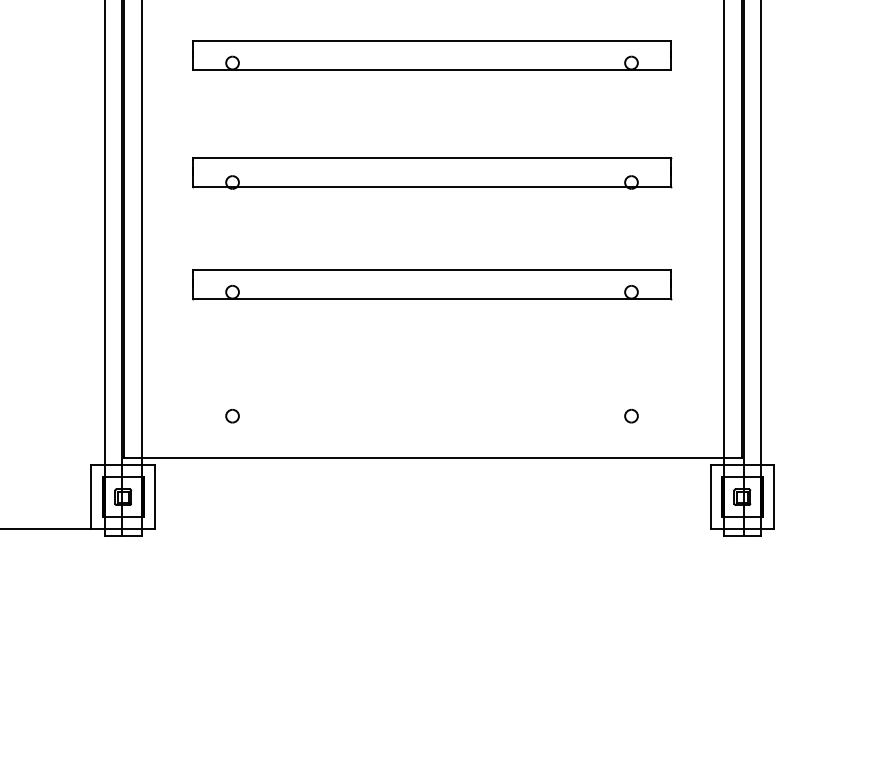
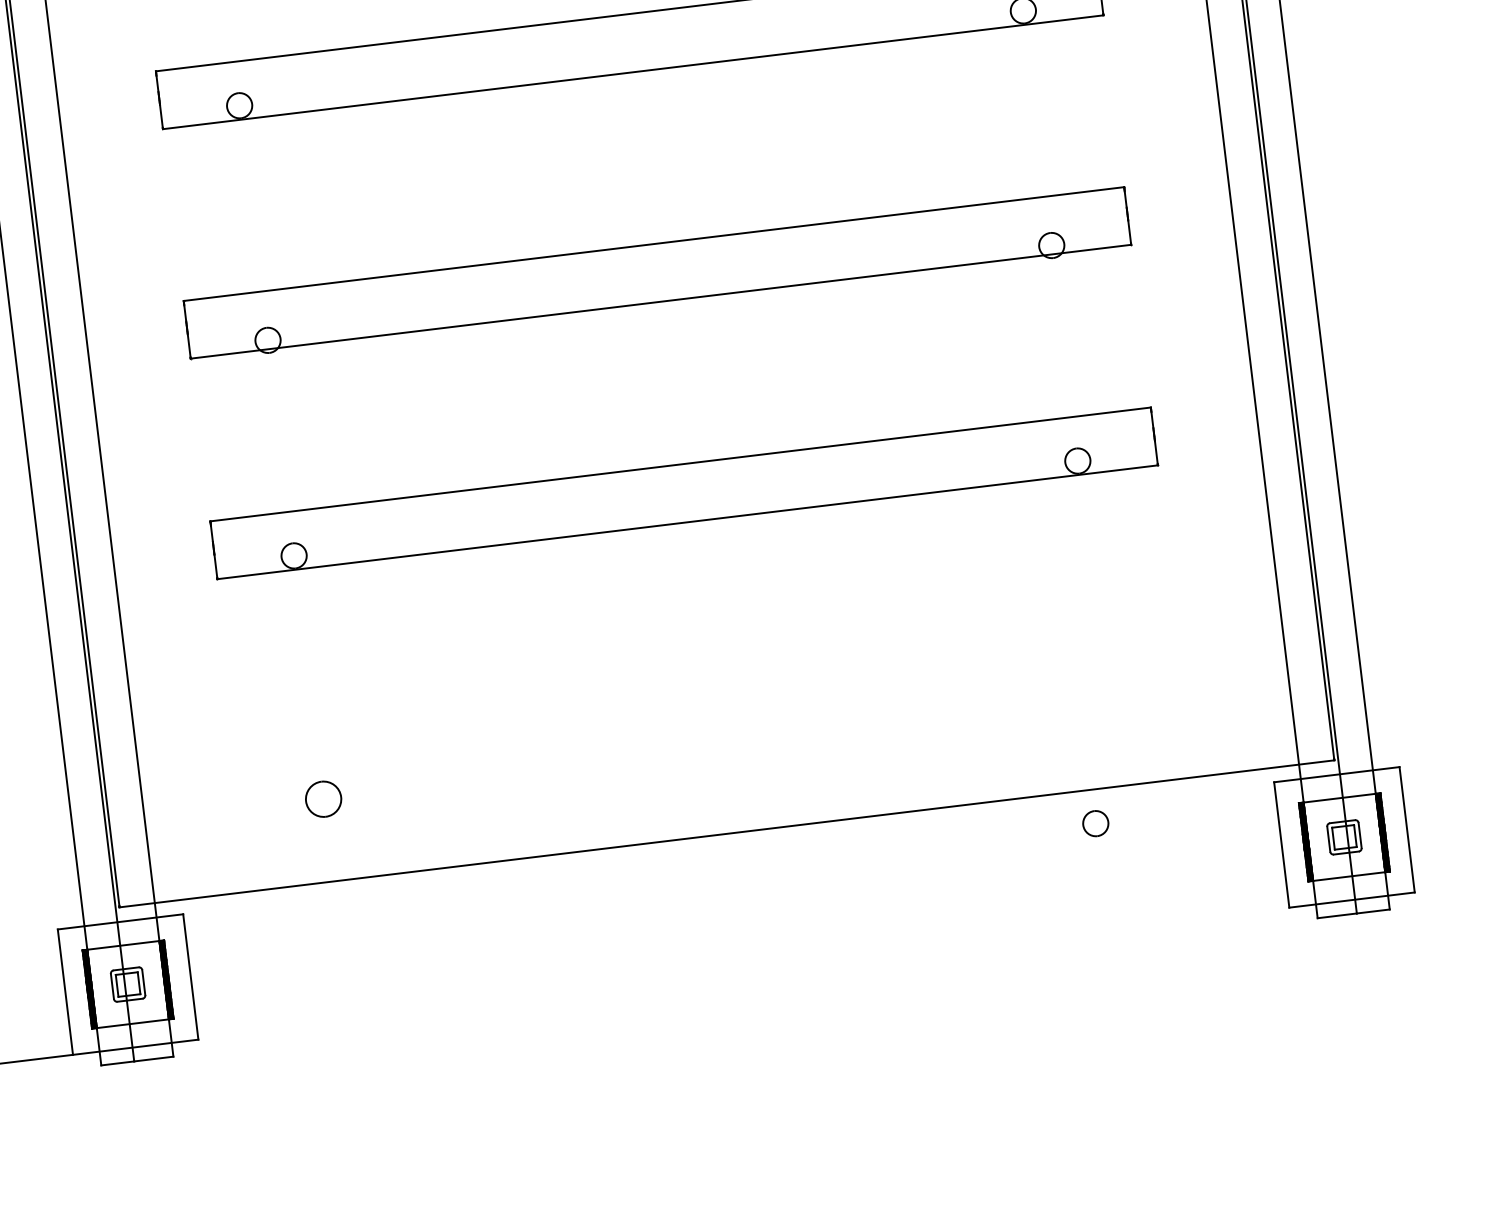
part: (232, 416) -> (323, 800), size x1.4
part: (631, 416) -> (1095, 824), moved

